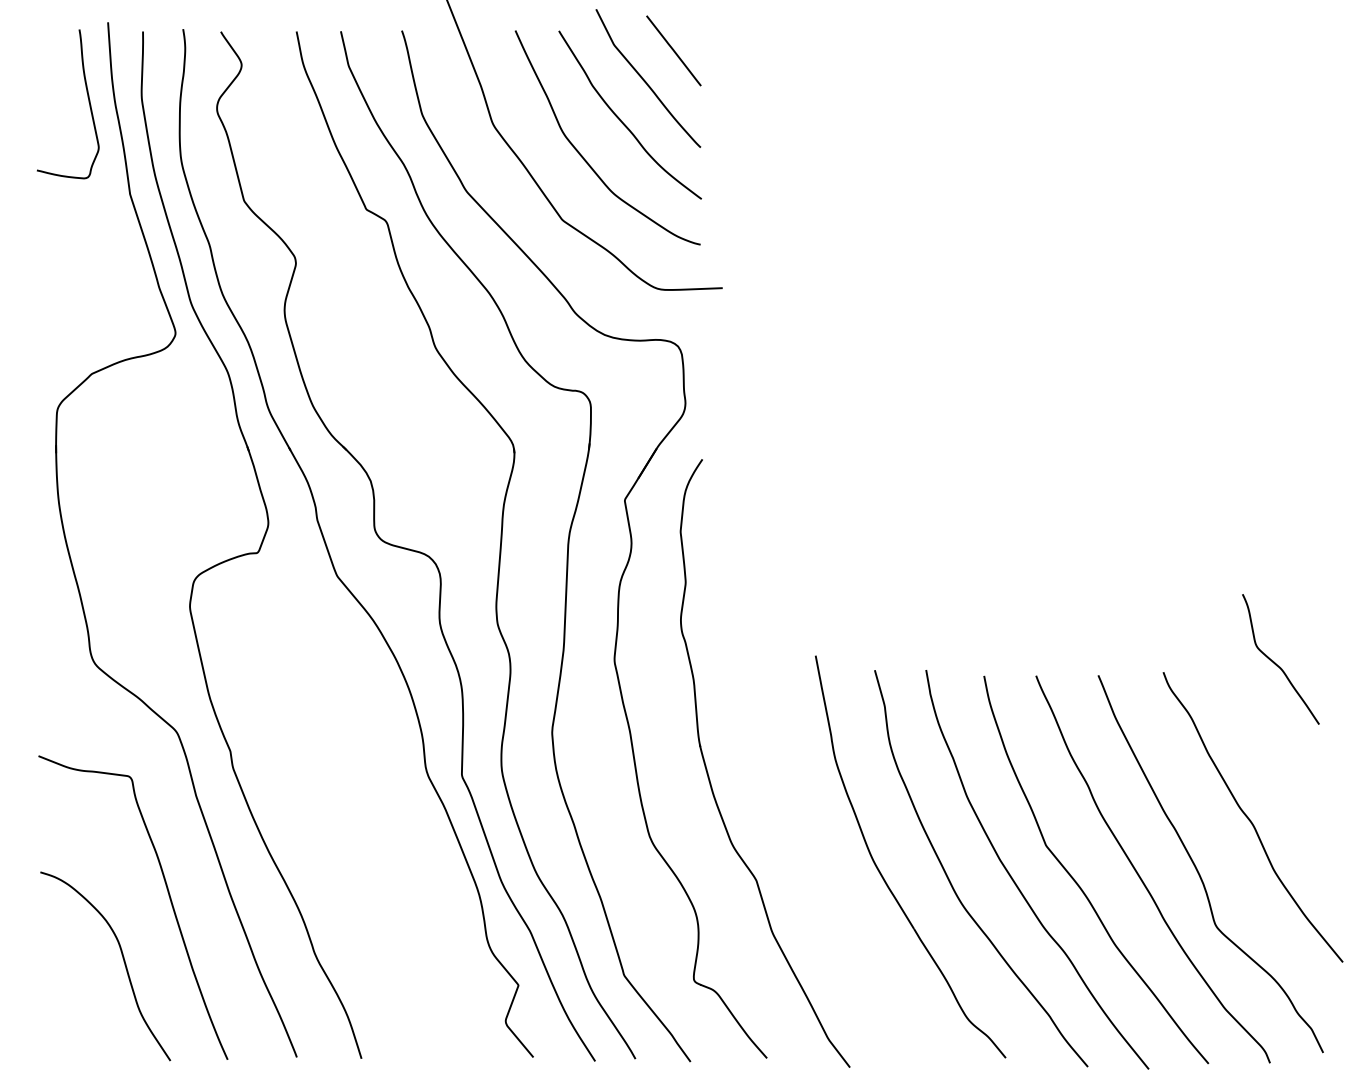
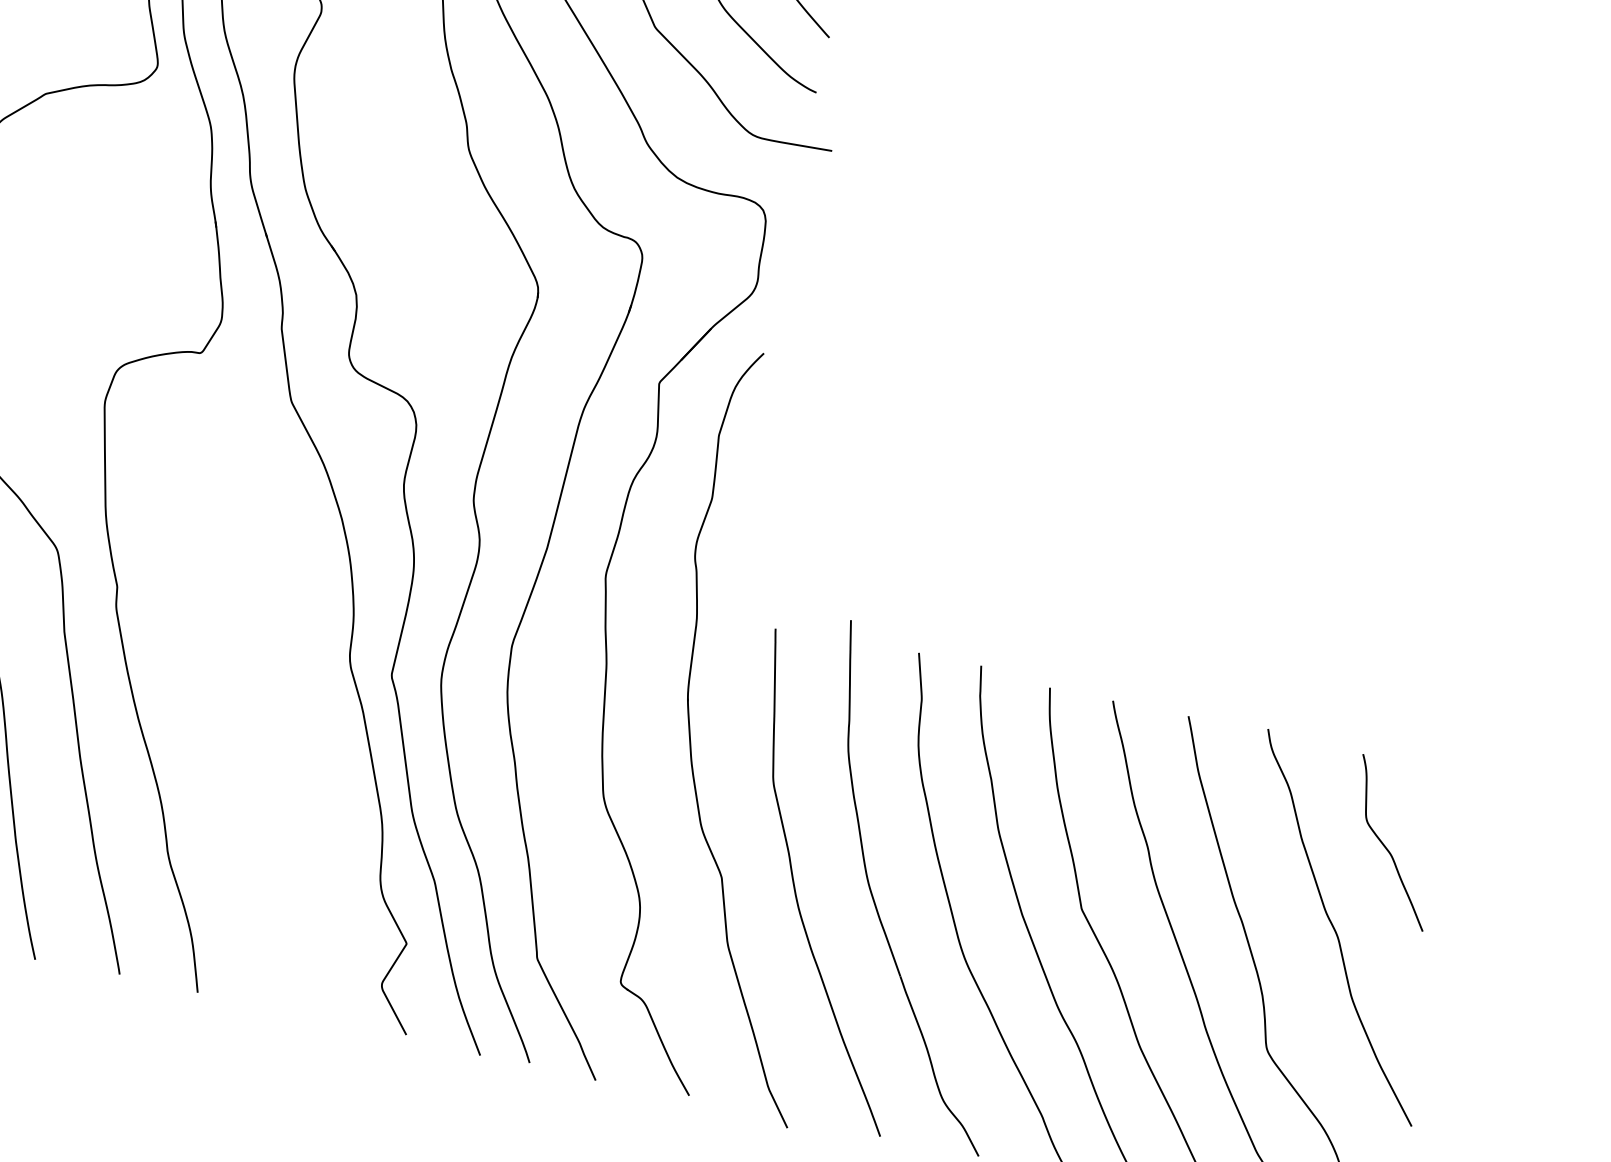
curve: (1276, 663) -> (1386, 846), moved
curve: (816, 875) -> (795, 886), added

